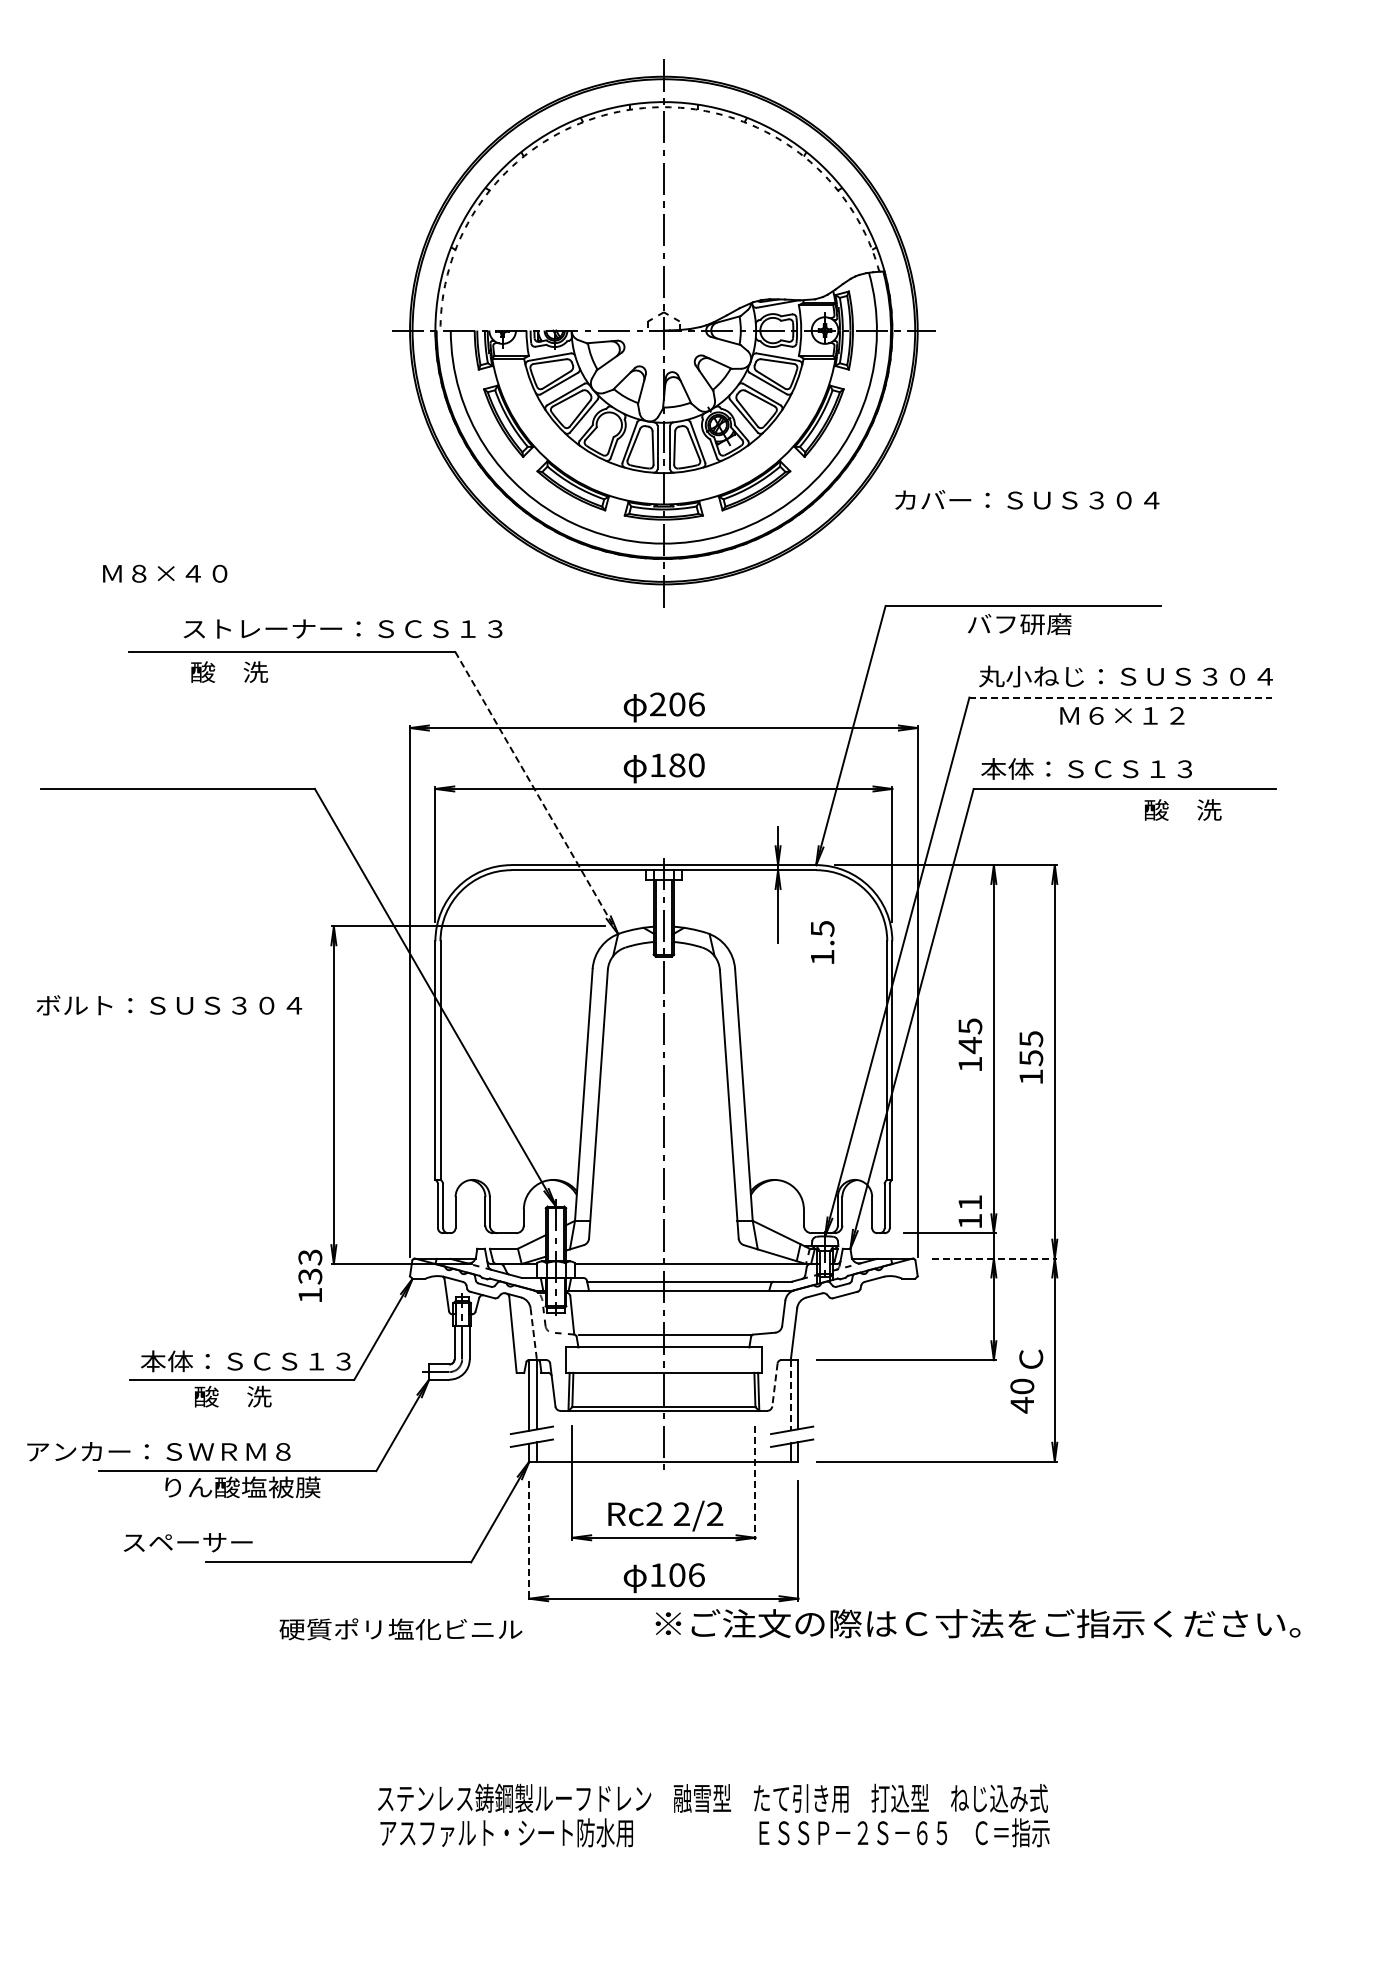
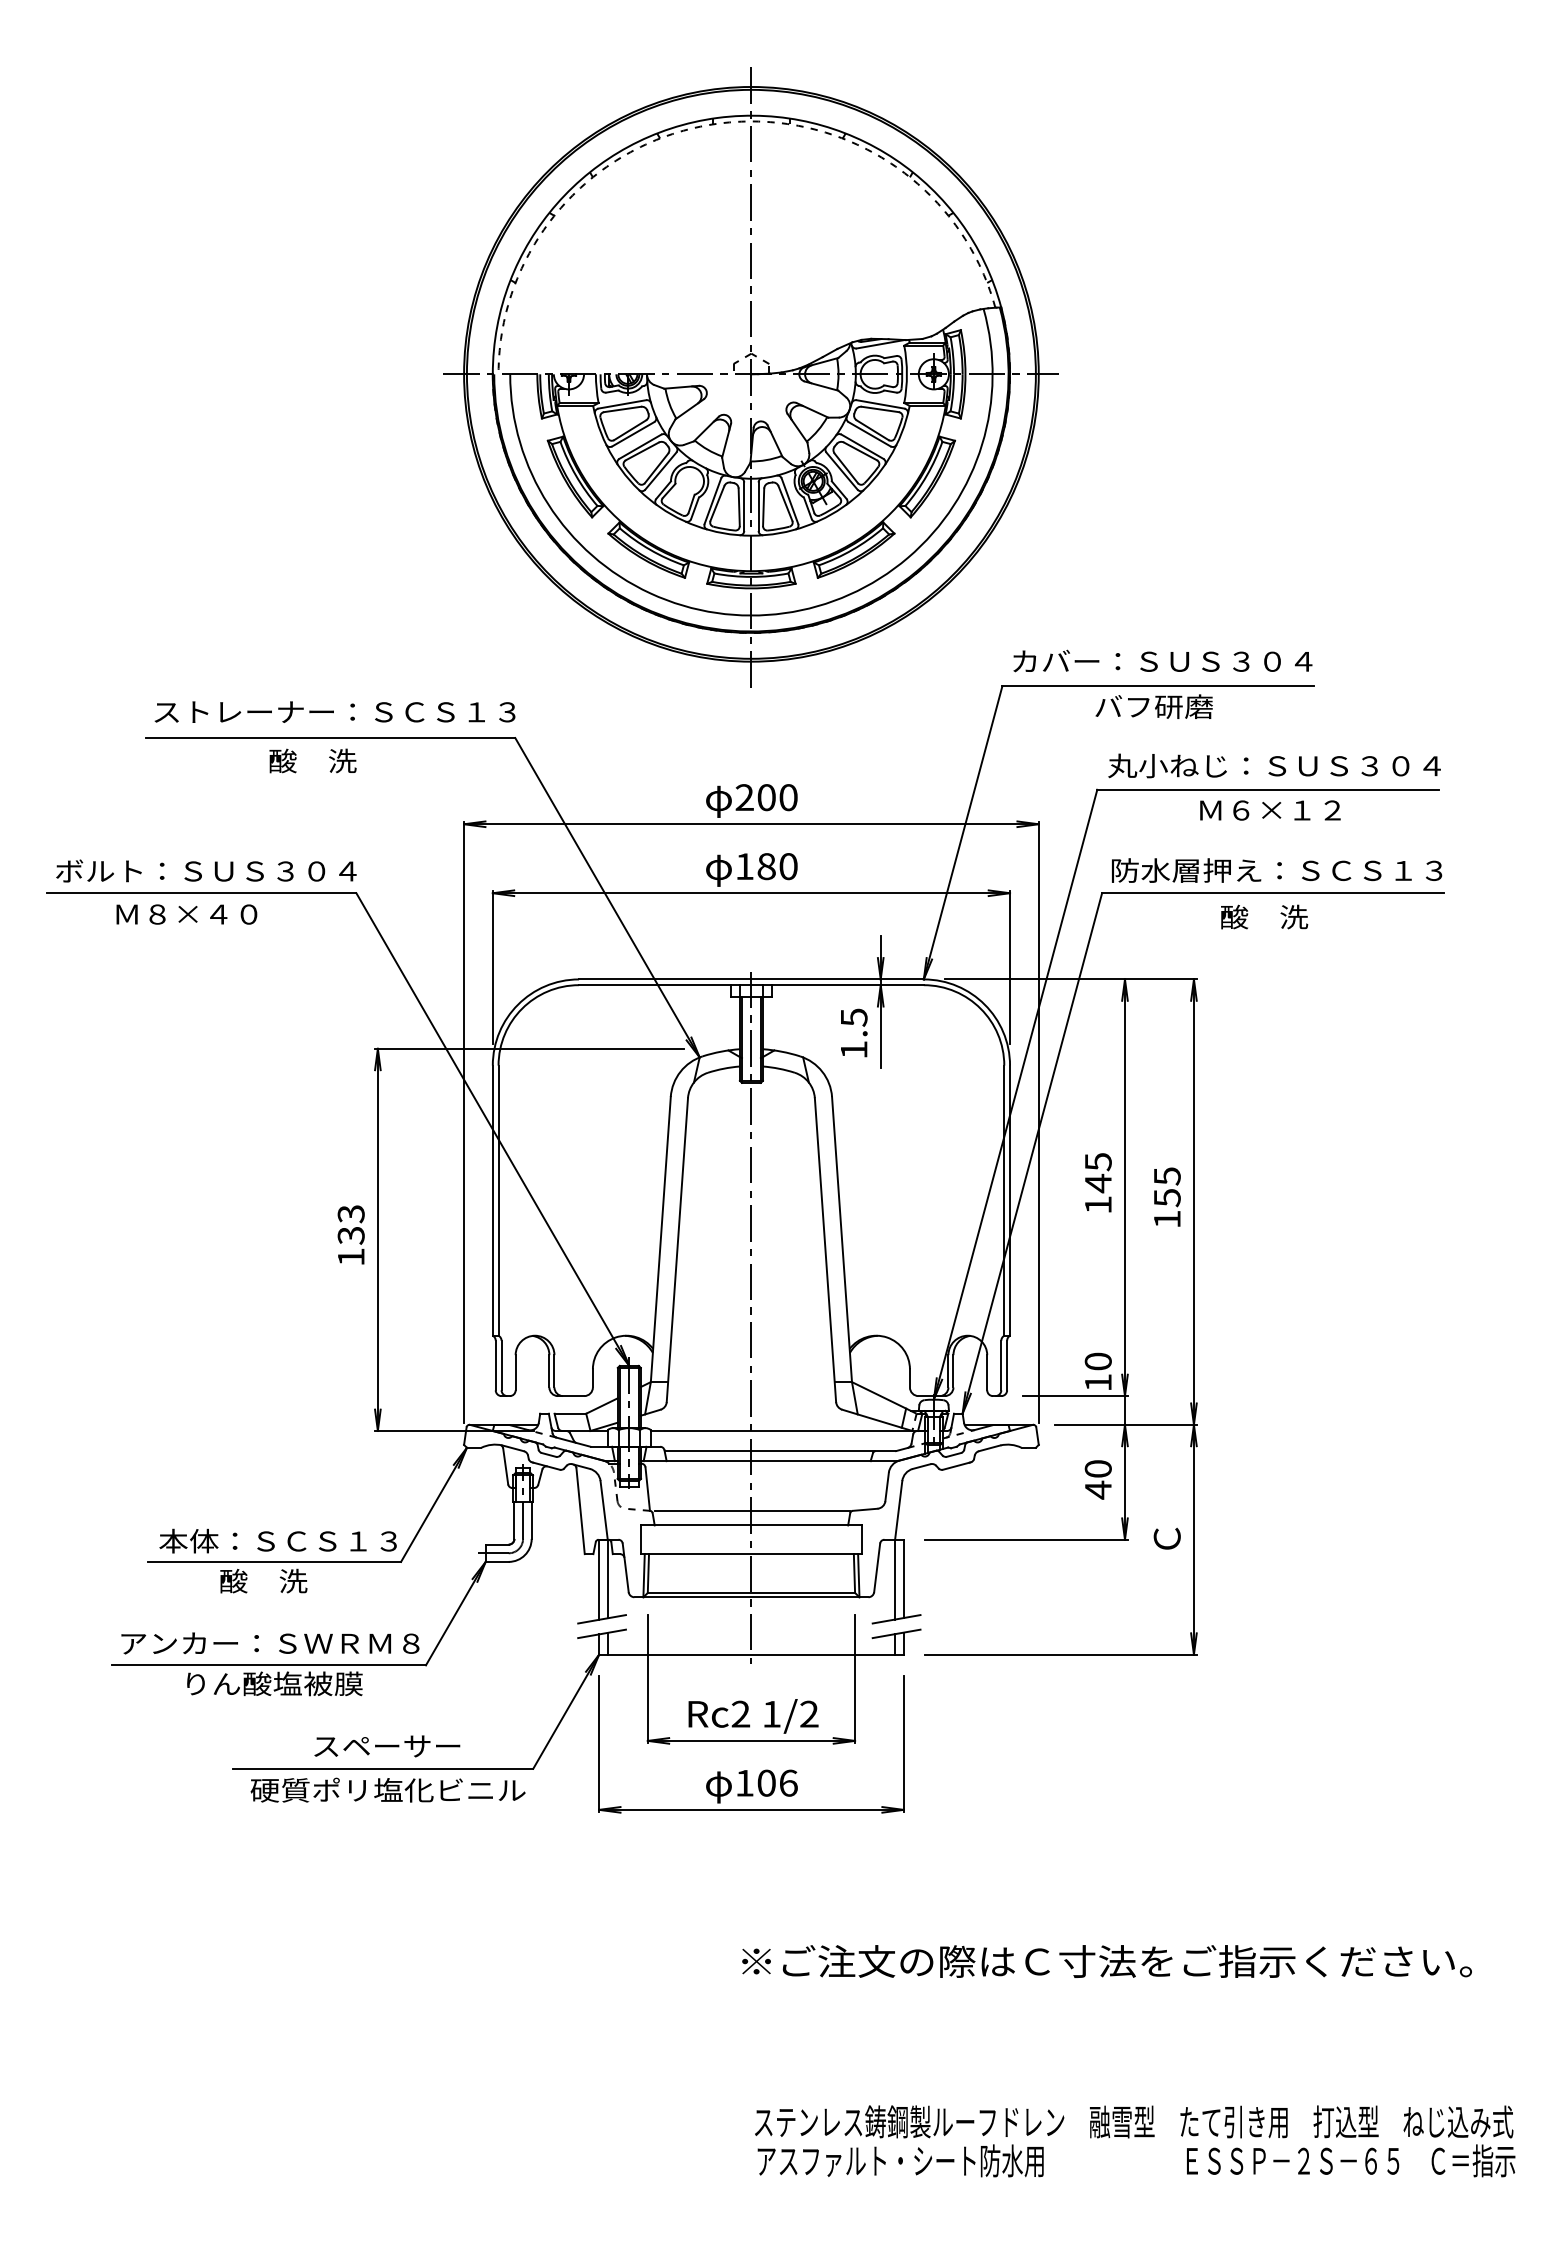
text: (1027, 499) -> (1163, 660), moved
text: (165, 573) -> (187, 914), moved
text: (342, 628) -> (334, 711), moved
text: (229, 671) -> (312, 760), moved
line: (1120, 697) -> (1268, 789), dashed -> solid
text: (696, 704) -> (788, 797), 206 -> 200
text: (1127, 768) -> (1276, 870), 本体：ＳＣＳ１３ -> 防水層押え：ＳＣＳ１３
line: (536, 792) -> (607, 897), dashed -> solid
text: (1182, 809) -> (1263, 916), moved
text: (822, 942) -> (854, 1033), moved
text: (169, 1005) -> (206, 871), moved
text: (970, 1202) -> (1098, 1361), 11 -> 10
line: (994, 1258) -> (1125, 1424), dashed -> solid
text: (310, 1275) -> (351, 1234), moved
line: (533, 1334) -> (603, 1510), dashed -> solid
line: (774, 1384) -> (876, 1567), dashed -> solid
line: (790, 1395) -> (894, 1579), dashed -> solid
text: (1022, 1395) -> (1098, 1479), moved
text: (158, 1451) -> (269, 1643), moved
line: (755, 1483) -> (855, 1679), dashed -> solid
text: (681, 1513) -> (771, 1713), 2/2 -> 1/2
line: (529, 1541) -> (599, 1745), dashed -> solid
text: (187, 1542) -> (386, 1746), moved
text: (977, 1623) -> (1106, 1961), moved
text: (400, 1629) -> (387, 1790), moved
text: (713, 1815) -> (1134, 2141), moved

